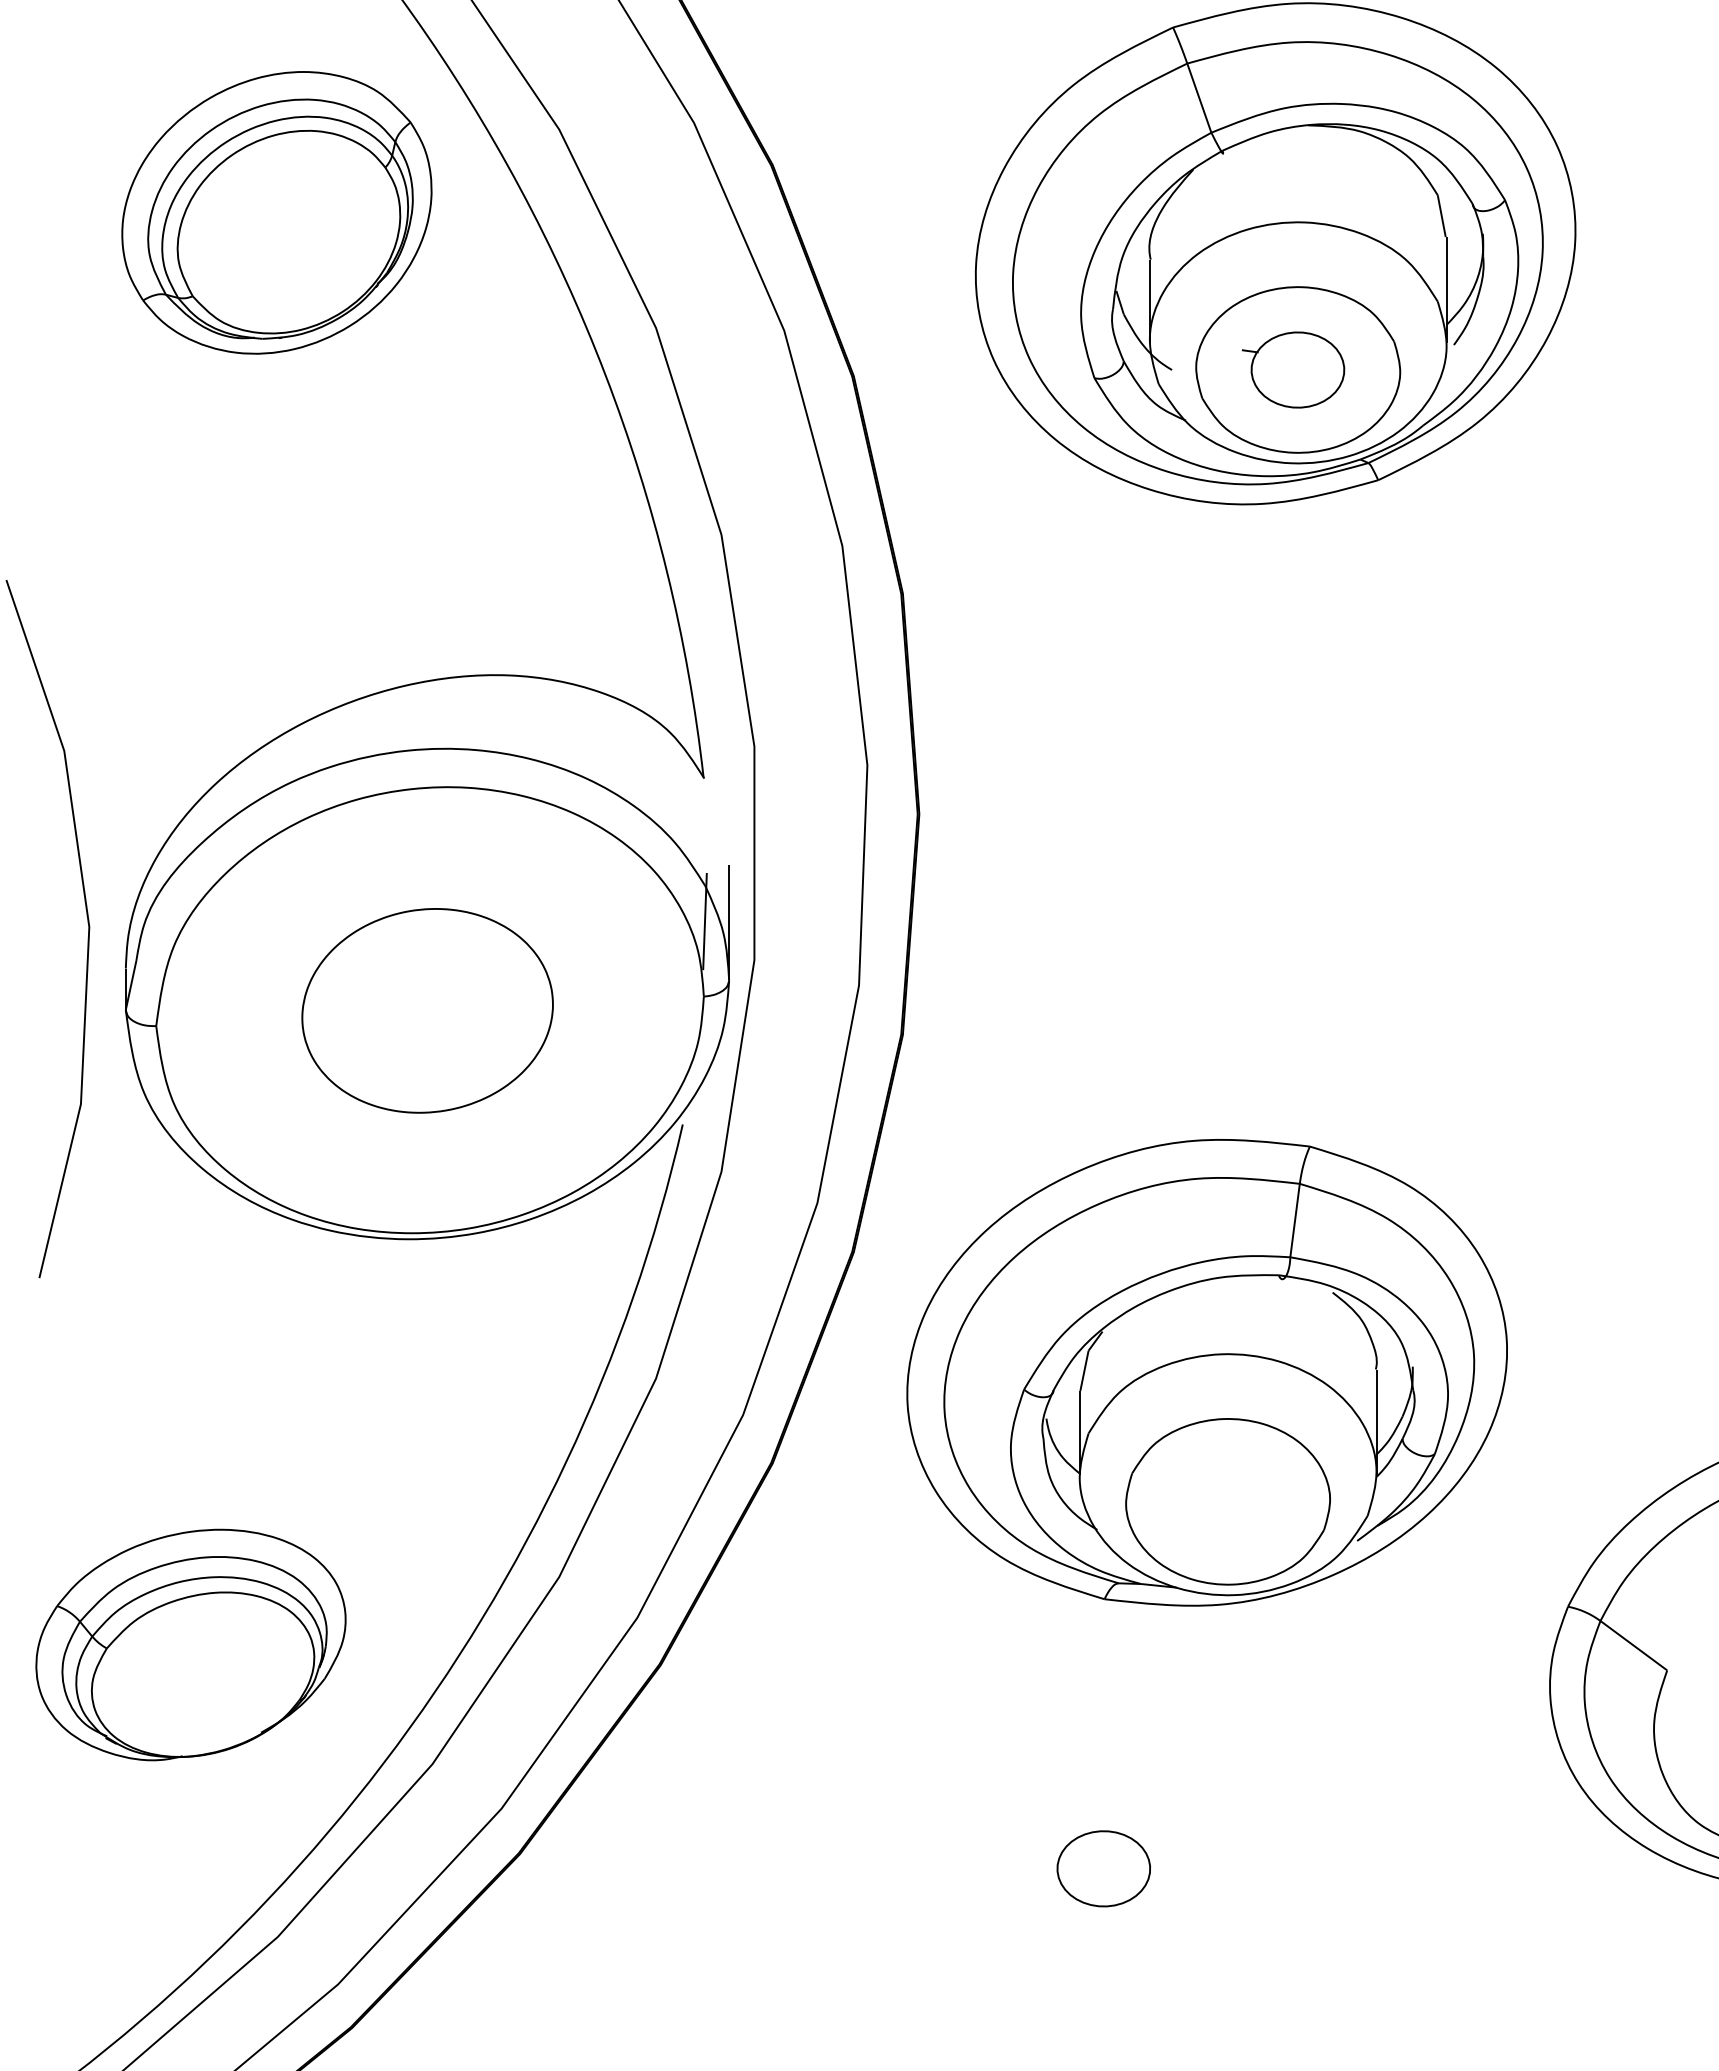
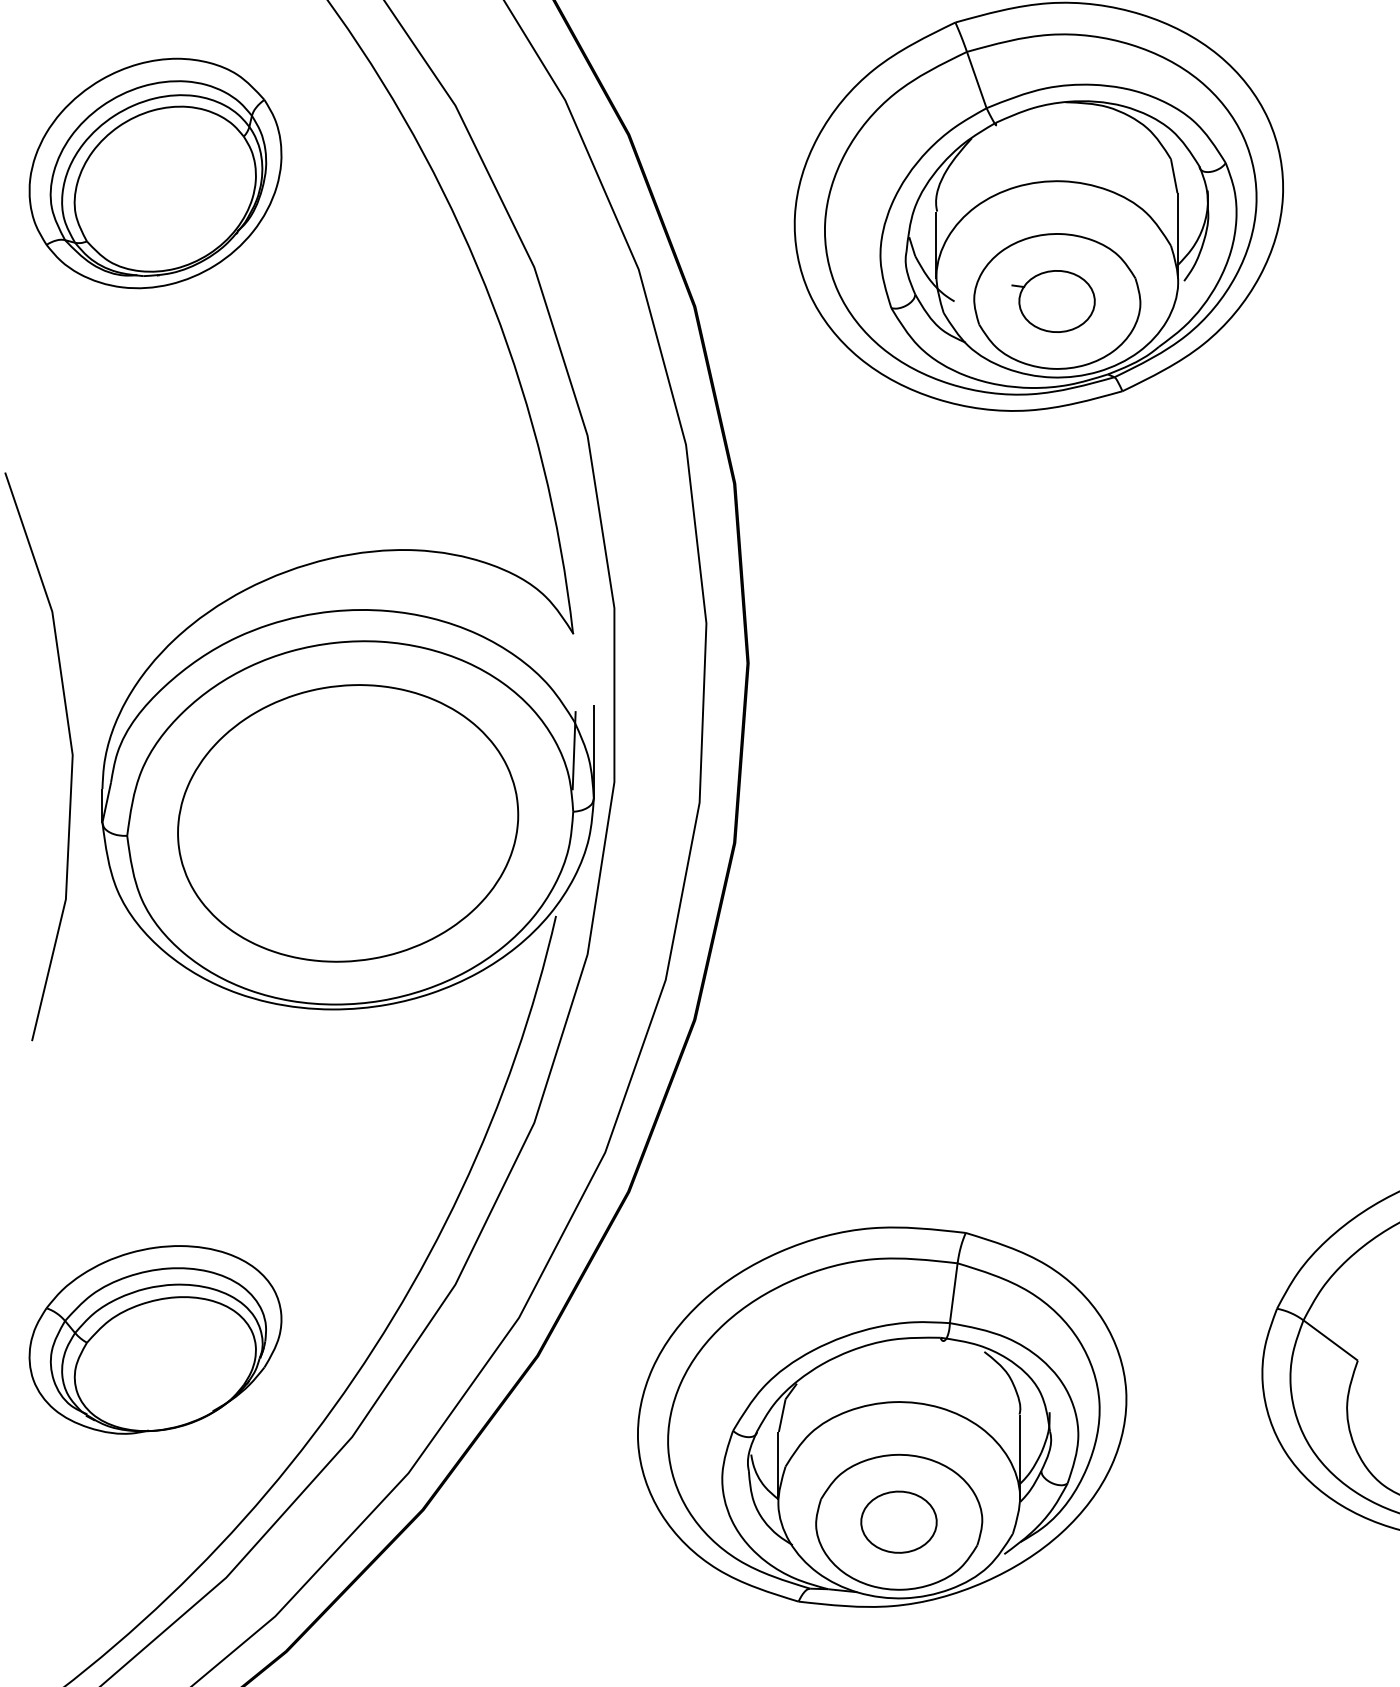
part: (276, 212) -> (155, 173), moved
part: (427, 1010) -> (348, 823), size x1.67
part: (1207, 1371) -> (882, 1416), moved

